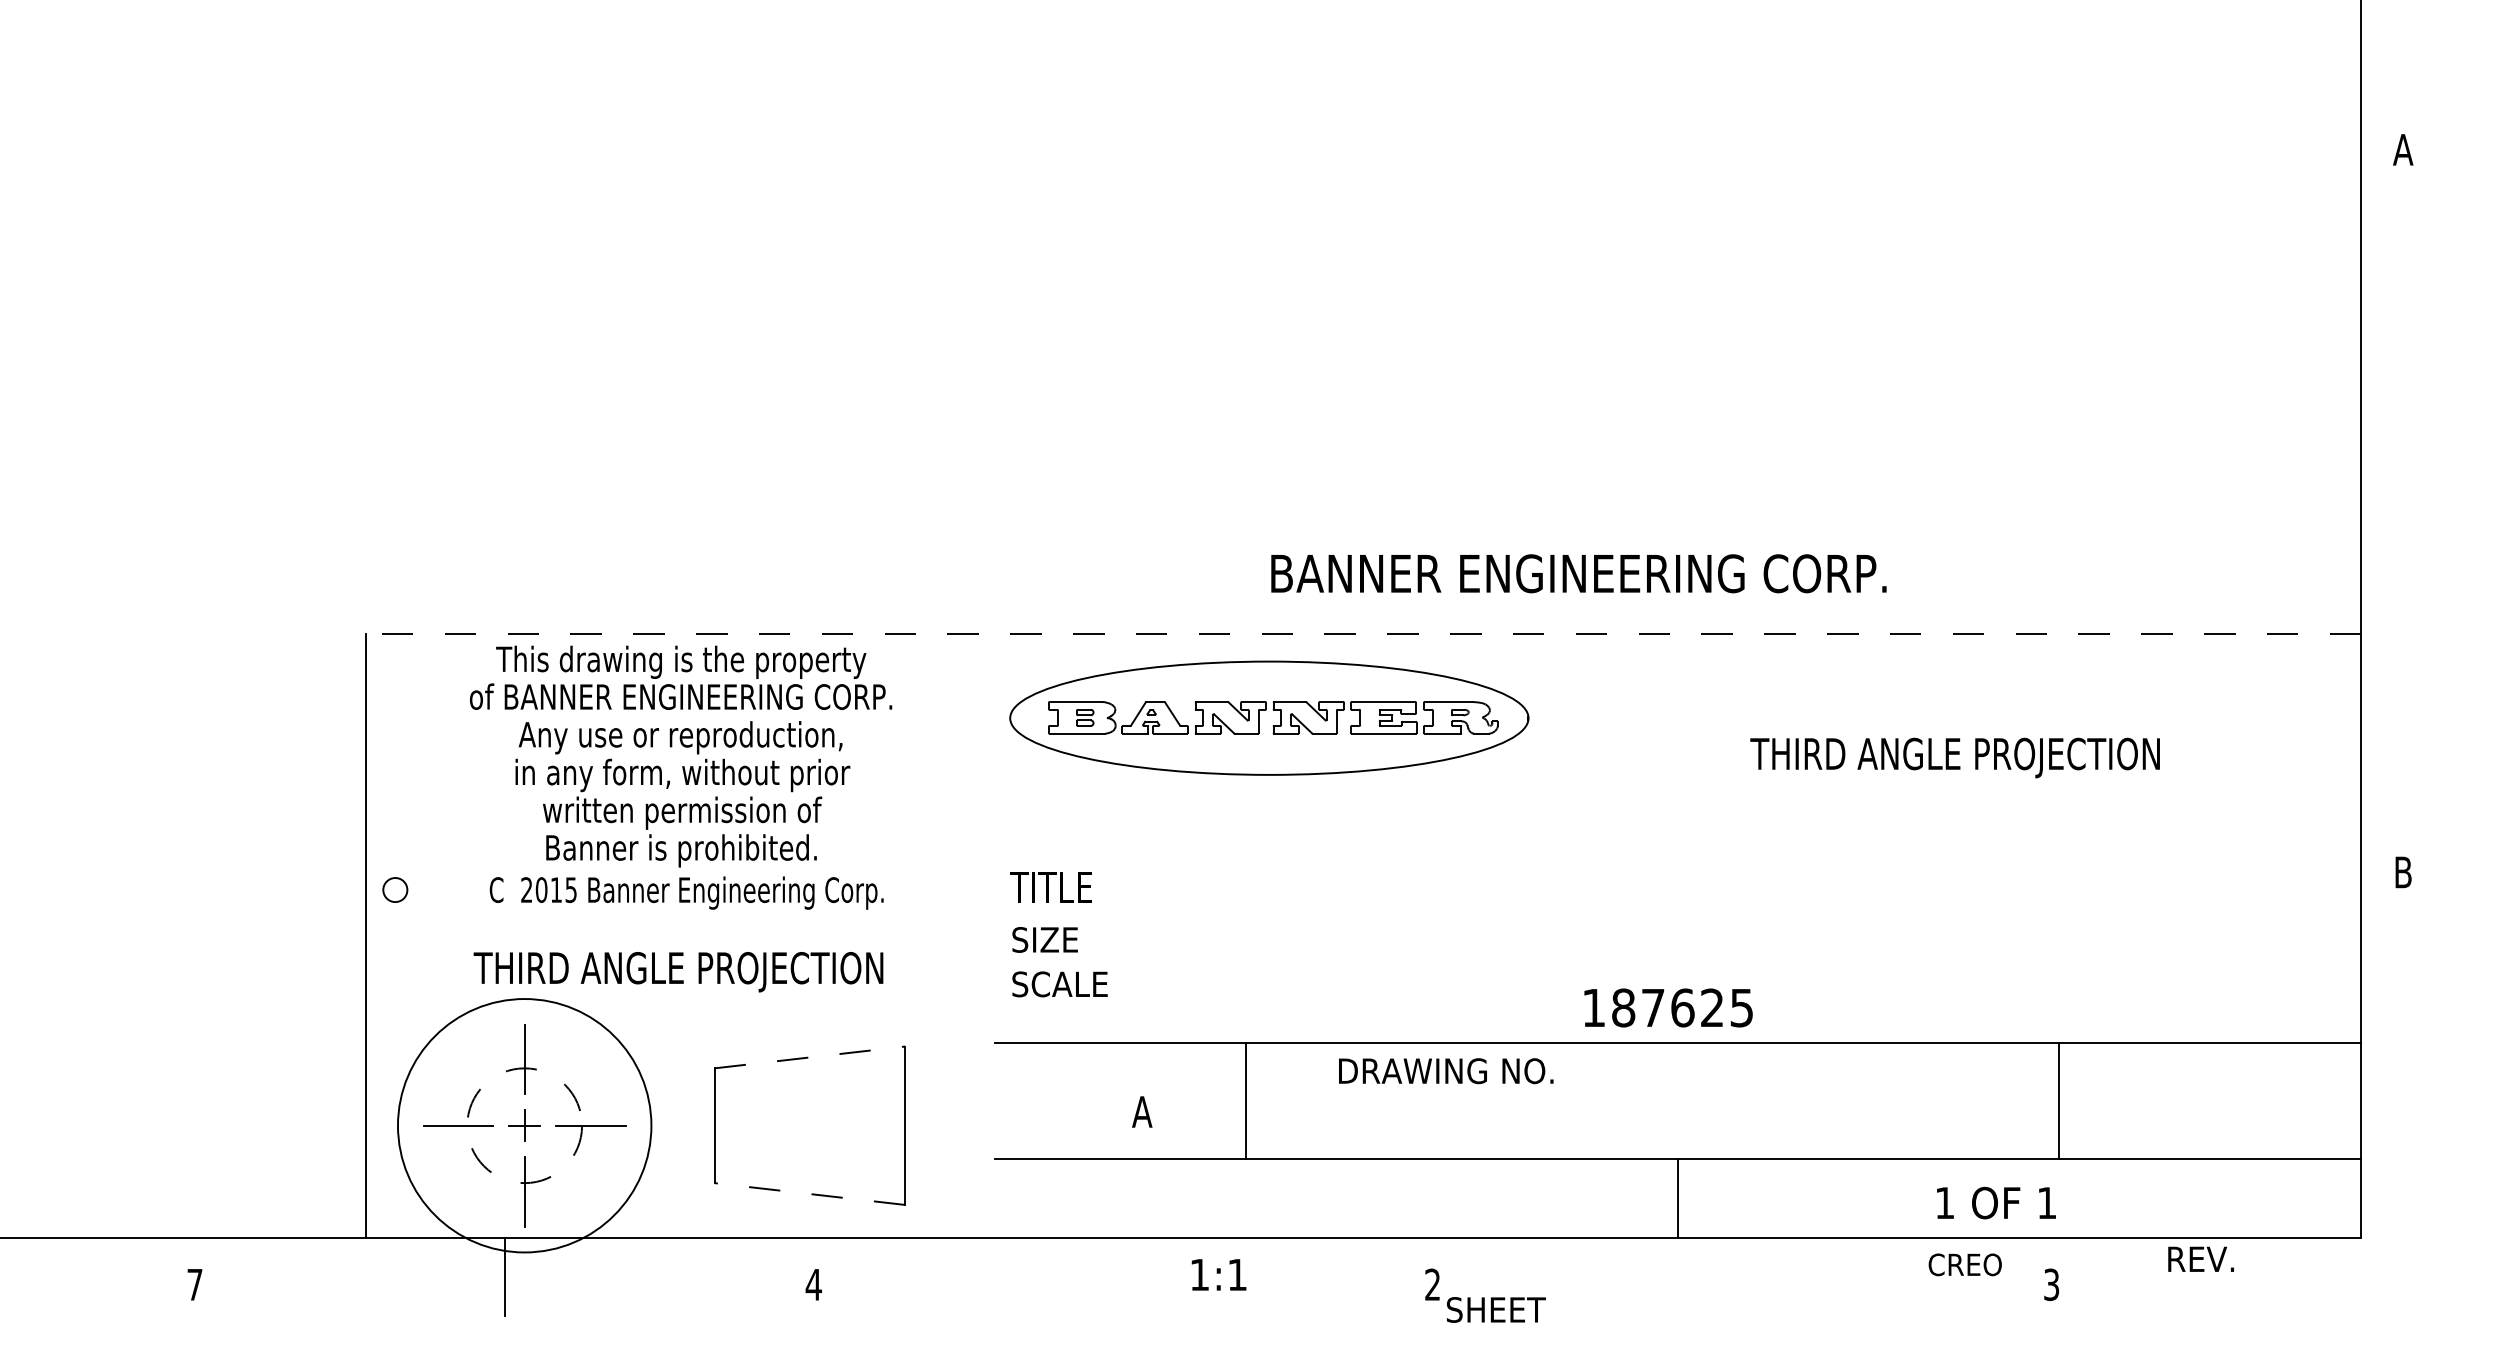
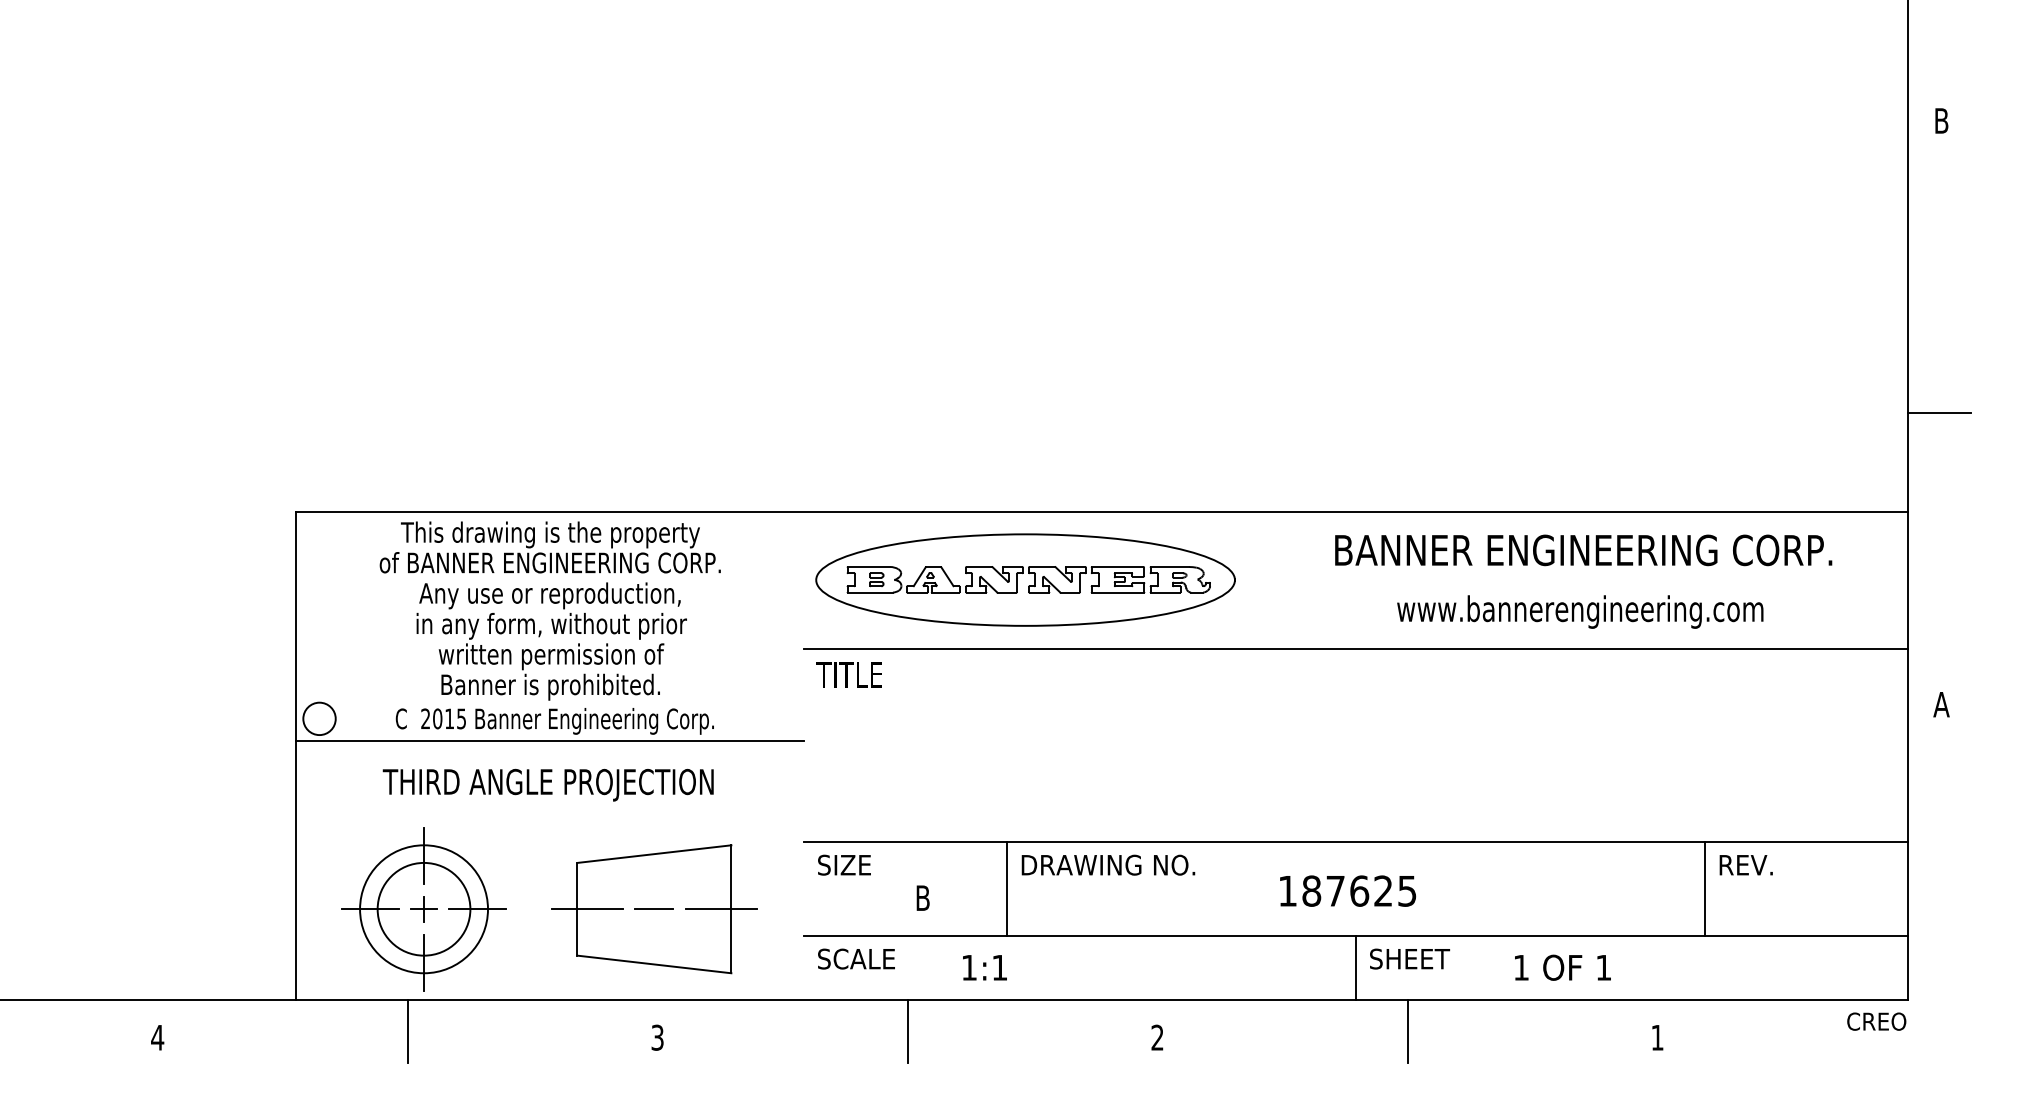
text: (2403, 149) -> (1941, 120), A -> B
line: (2400, 510) -> (1939, 412), added
text: (1578, 573) -> (1583, 550), moved
line: (1363, 634) -> (1101, 512), dashed -> solid
text: (1956, 757) -> (1580, 611), THIRD ANGLE PROJECTION -> www.bannerengineering.com
line: (1677, 804) -> (1355, 649), added
text: (2403, 872) -> (1941, 704), B -> A
text: (1050, 887) -> (848, 674), moved
circle: (395, 889) -> (319, 718), size x1.67
line: (680, 916) -> (549, 740), added
text: (1045, 939) -> (844, 864), moved
text: (1060, 983) -> (856, 958), moved
text: (1669, 1007) -> (1348, 890), moved
line: (809, 1057) -> (654, 854), dashed -> solid
text: (1446, 1070) -> (1108, 864), moved
line: (2059, 1101) -> (1704, 889), moved
text: (1141, 1111) -> (922, 897), A -> B
circle: (524, 1124) -> (423, 908), dashed -> solid
circle: (525, 1126) -> (424, 909), size x0.62
line: (727, 1126) -> (587, 909), added
line: (809, 1126) -> (654, 909), added
line: (892, 1126) -> (721, 909), added
line: (808, 1194) -> (653, 964), dashed -> solid
text: (1995, 1202) -> (1562, 967), moved
text: (2200, 1259) -> (1745, 865), moved
text: (1964, 1264) -> (1876, 1021), moved
text: (1218, 1274) -> (984, 967), moved
line: (1123, 1277) -> (907, 1031), added
line: (1742, 1277) -> (1407, 1031), added
text: (194, 1284) -> (157, 1037), 7 -> 4
text: (813, 1284) -> (657, 1037), 4 -> 3
text: (2051, 1284) -> (1657, 1037), 3 -> 1
text: (1495, 1309) -> (1409, 958), moved

